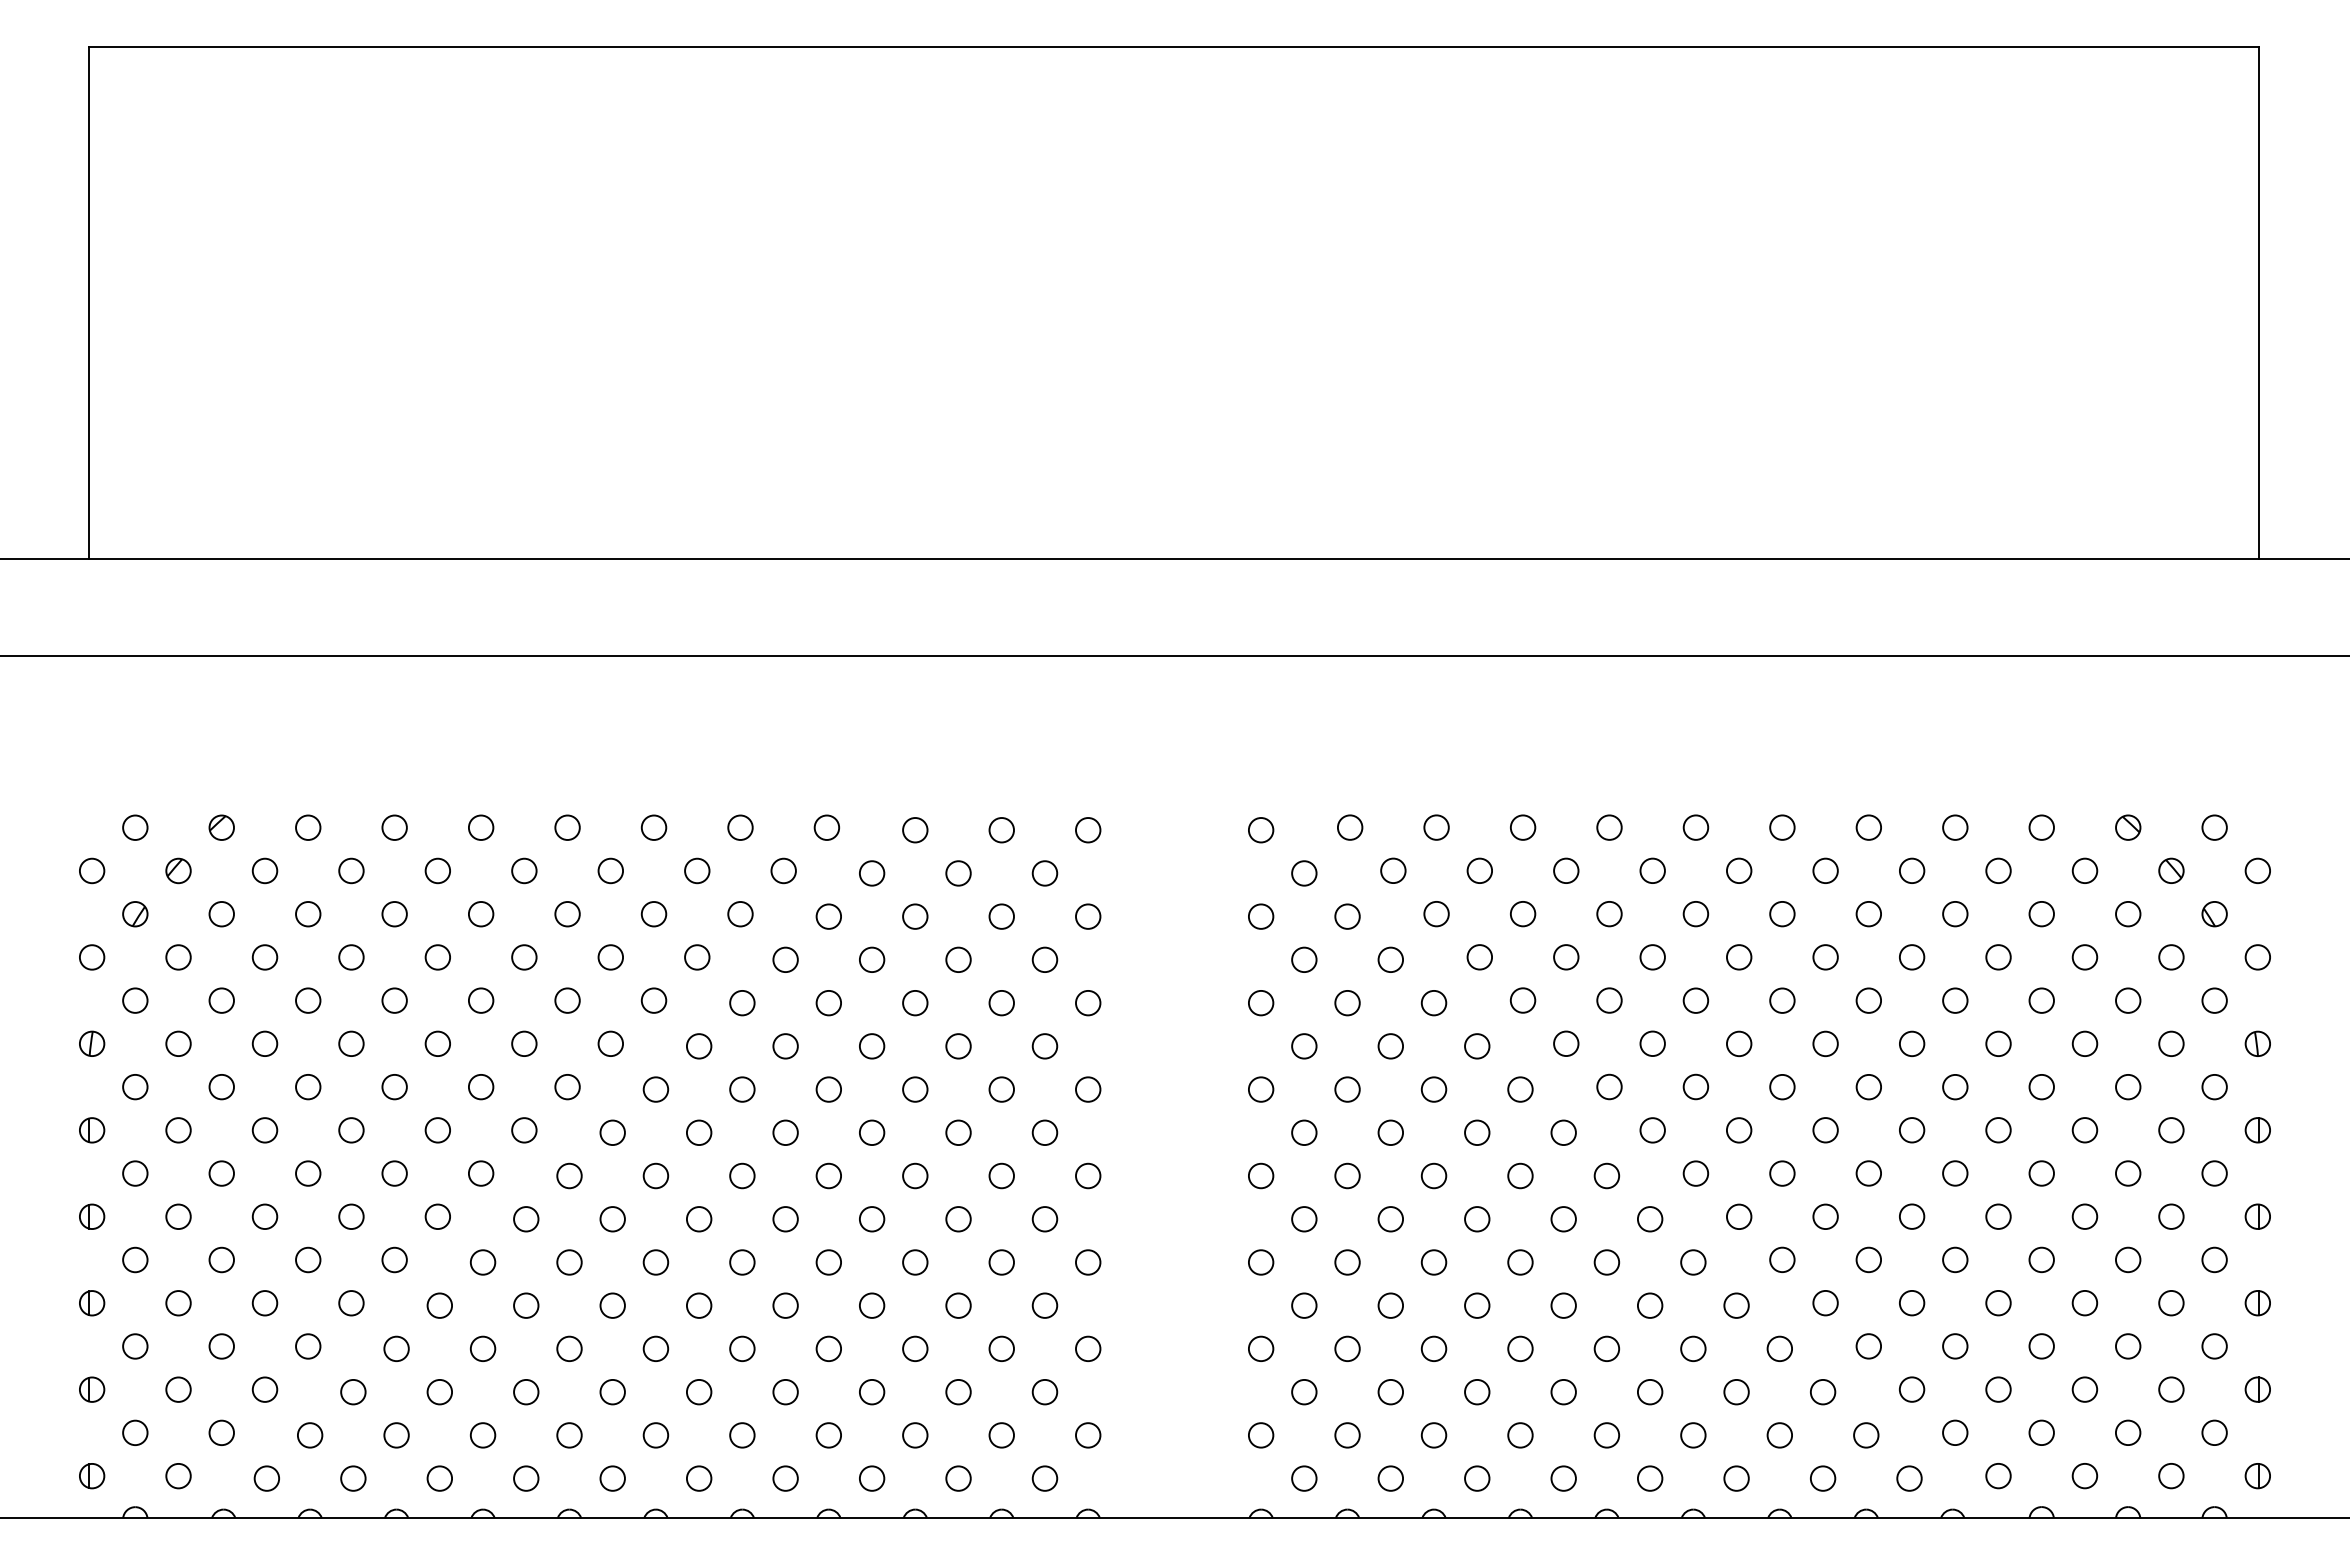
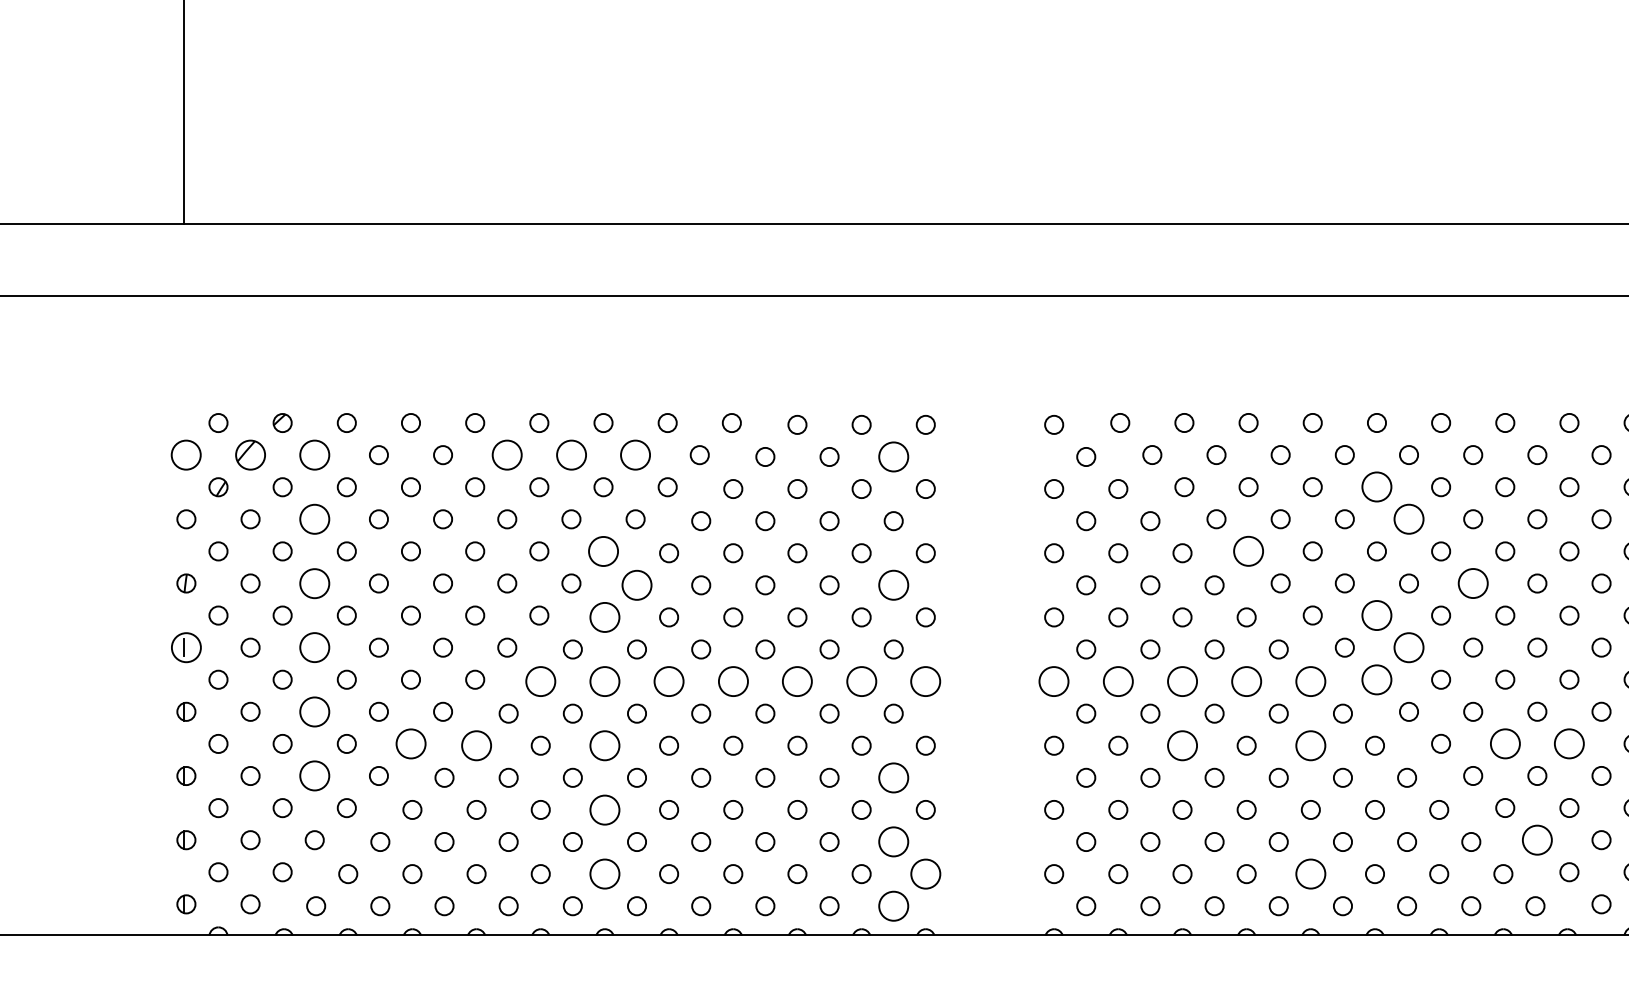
circle: (92, 870) -> (186, 454), size x1.6
part: (178, 870) -> (250, 454), size x1.6
circle: (264, 870) -> (314, 454), size x1.6
circle: (524, 870) -> (507, 454), size x1.6
circle: (610, 870) -> (571, 454), size x1.6
circle: (697, 870) -> (635, 454), size x1.6
circle: (1044, 873) -> (893, 457), size x1.6
circle: (1695, 914) -> (1376, 487), size x1.6
circle: (264, 957) -> (314, 519), size x1.6
circle: (1738, 957) -> (1408, 519), size x1.6
circle: (653, 1000) -> (603, 551), size x1.6
circle: (1522, 1000) -> (1248, 551), size x1.6
circle: (264, 1043) -> (314, 583), size x1.6
circle: (1825, 1043) -> (1473, 583), size x1.6
circle: (698, 1046) -> (636, 585), size x1.6
circle: (1044, 1046) -> (893, 585), size x1.6
circle: (1695, 1086) -> (1376, 615), size x1.6
circle: (655, 1089) -> (604, 617), size x1.6
circle: (91, 1130) -> (185, 647), size x1.6
circle: (264, 1130) -> (314, 647), size x1.6
circle: (1738, 1130) -> (1408, 647), size x1.6
circle: (1695, 1173) -> (1376, 679), size x1.6
circle: (569, 1175) -> (540, 681), size x1.6
circle: (655, 1175) -> (604, 681), size x1.6
circle: (742, 1175) -> (669, 681), size x1.6
circle: (828, 1175) -> (733, 681), size x1.6
circle: (915, 1175) -> (797, 681), size x1.6
circle: (1001, 1175) -> (861, 681), size x1.6
circle: (1088, 1175) -> (926, 681), size x1.6
circle: (1261, 1175) -> (1054, 681), size x1.6
circle: (1347, 1175) -> (1118, 681), size x1.6
circle: (1433, 1175) -> (1182, 681), size x1.6
circle: (1520, 1175) -> (1246, 681), size x1.6
circle: (1606, 1175) -> (1310, 681), size x1.6
circle: (264, 1216) -> (314, 711), size x1.6
circle: (394, 1259) -> (410, 743), size x1.6
circle: (1868, 1259) -> (1505, 743), size x1.6
circle: (1955, 1259) -> (1569, 743), size x1.6
circle: (482, 1262) -> (476, 745), size x1.6
circle: (655, 1262) -> (604, 745), size x1.6
circle: (1433, 1262) -> (1182, 745), size x1.6
circle: (1606, 1262) -> (1310, 745), size x1.6
circle: (264, 1303) -> (314, 776), size x1.6
circle: (1044, 1305) -> (893, 777), size x1.6
circle: (655, 1348) -> (604, 809), size x1.6
circle: (1911, 1389) -> (1536, 840), size x1.6
circle: (1044, 1392) -> (893, 842), size x1.6
circle: (655, 1435) -> (604, 874), size x1.6
circle: (1087, 1435) -> (925, 874), size x1.6
circle: (1606, 1435) -> (1310, 874), size x1.6
circle: (1044, 1478) -> (893, 906), size x1.6

